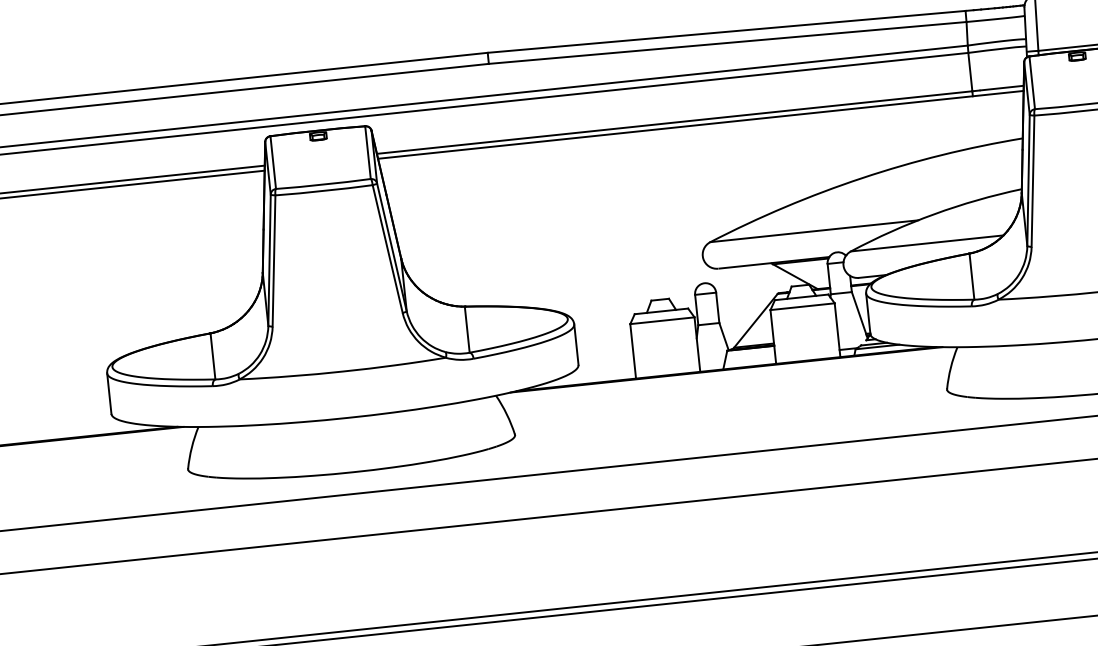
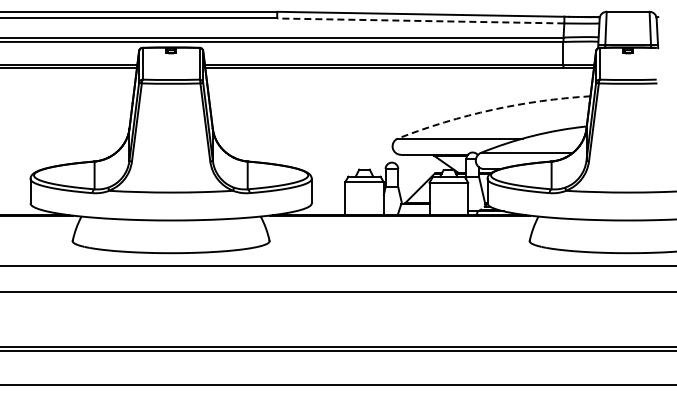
line: (727, 42) -> (420, 20), solid -> dashed
arc: (862, 177) -> (492, 109), solid -> dashed

